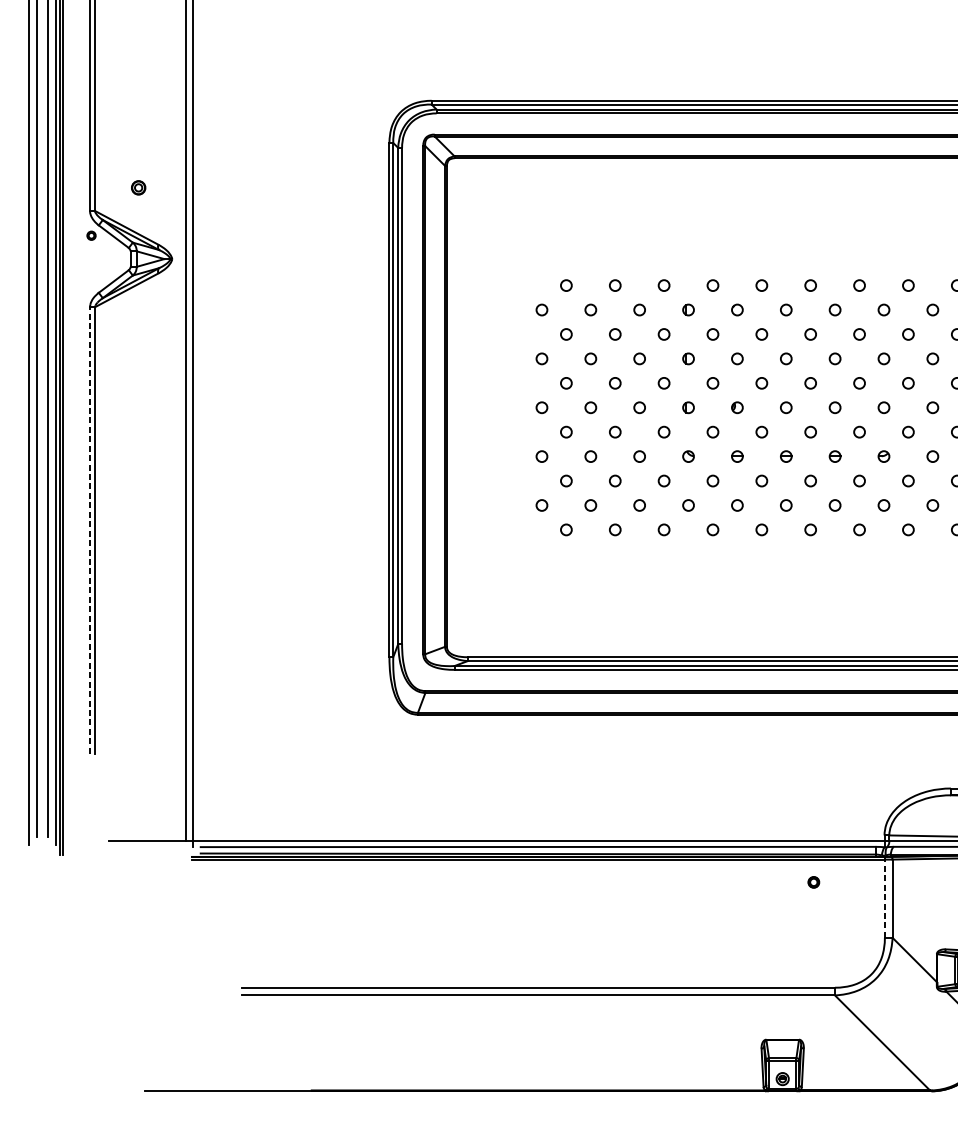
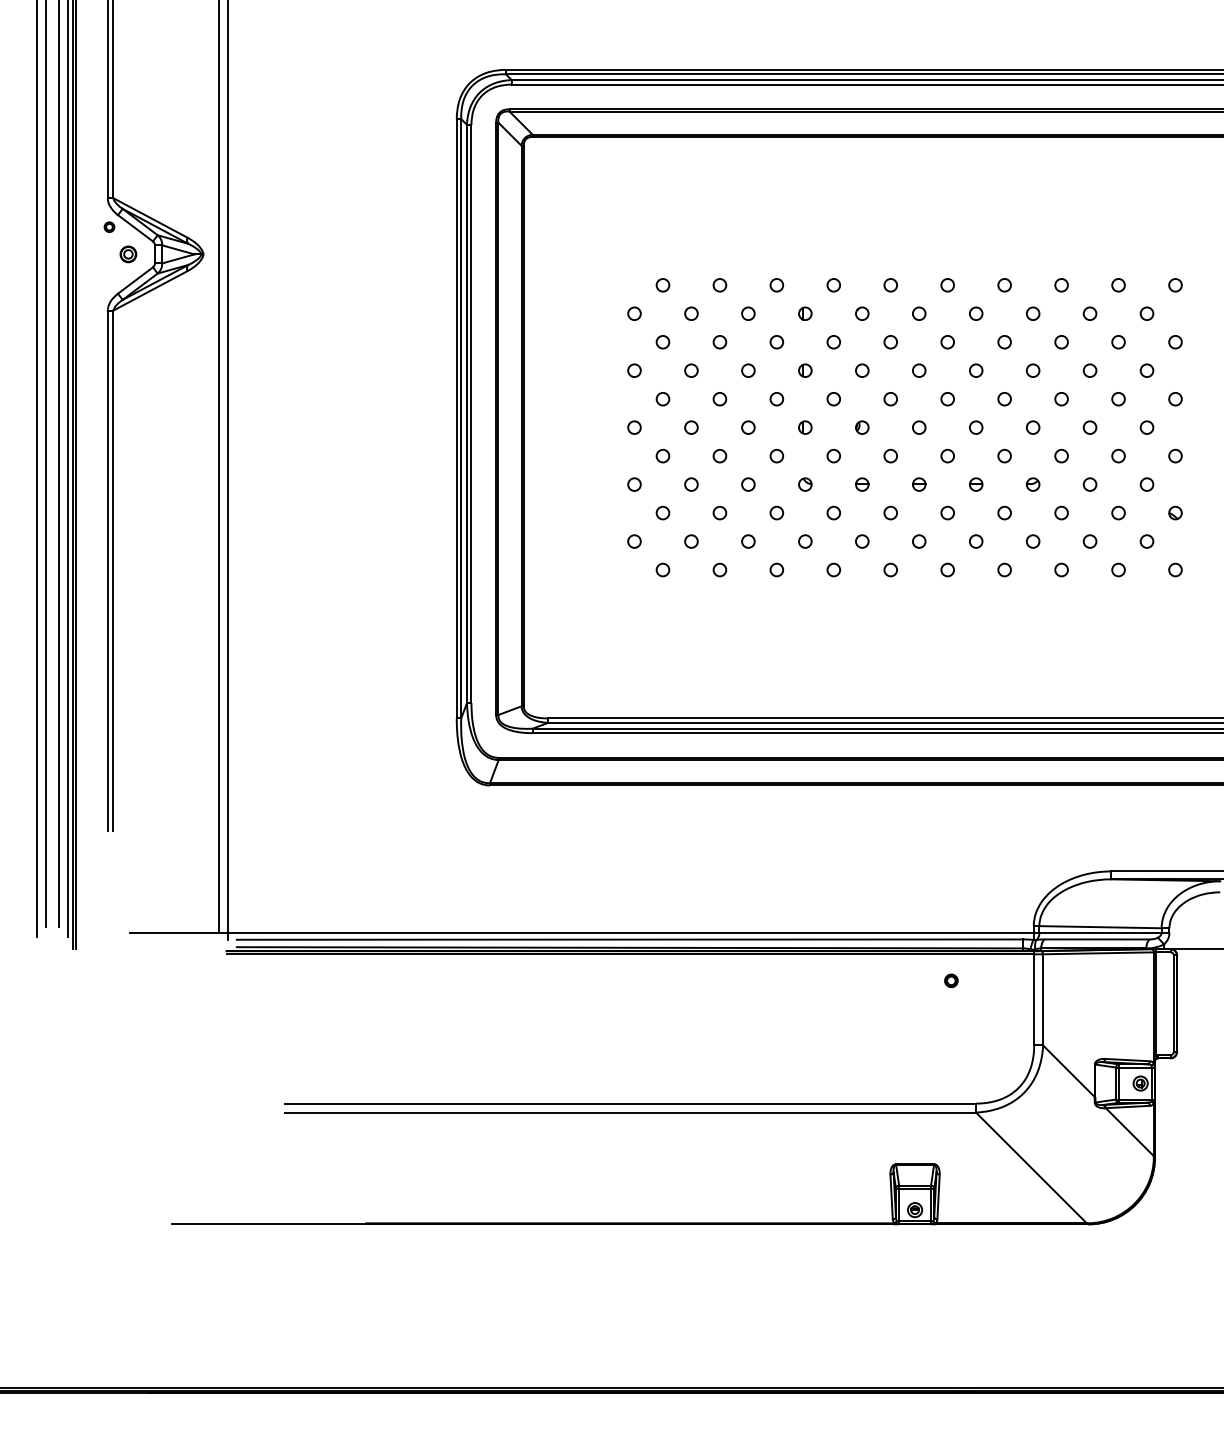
part: (138, 187) -> (128, 254), moved
line: (89, 530) -> (107, 570), dashed -> solid
line: (885, 896) -> (1034, 997), dashed -> solid

